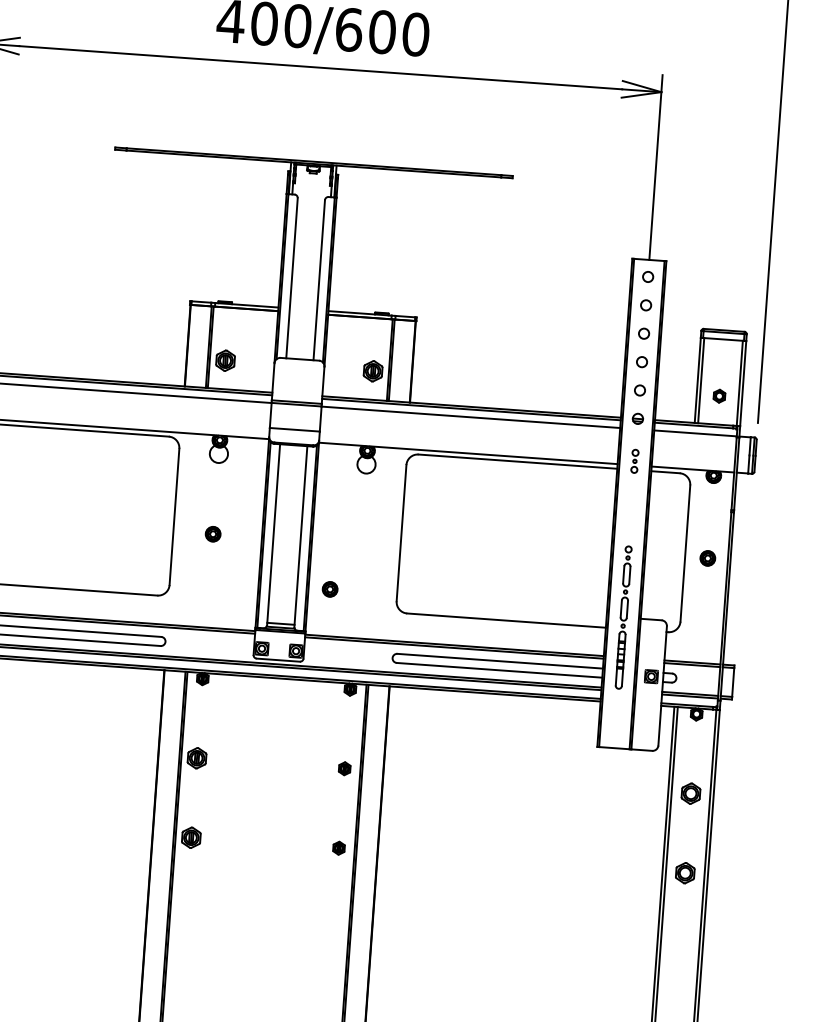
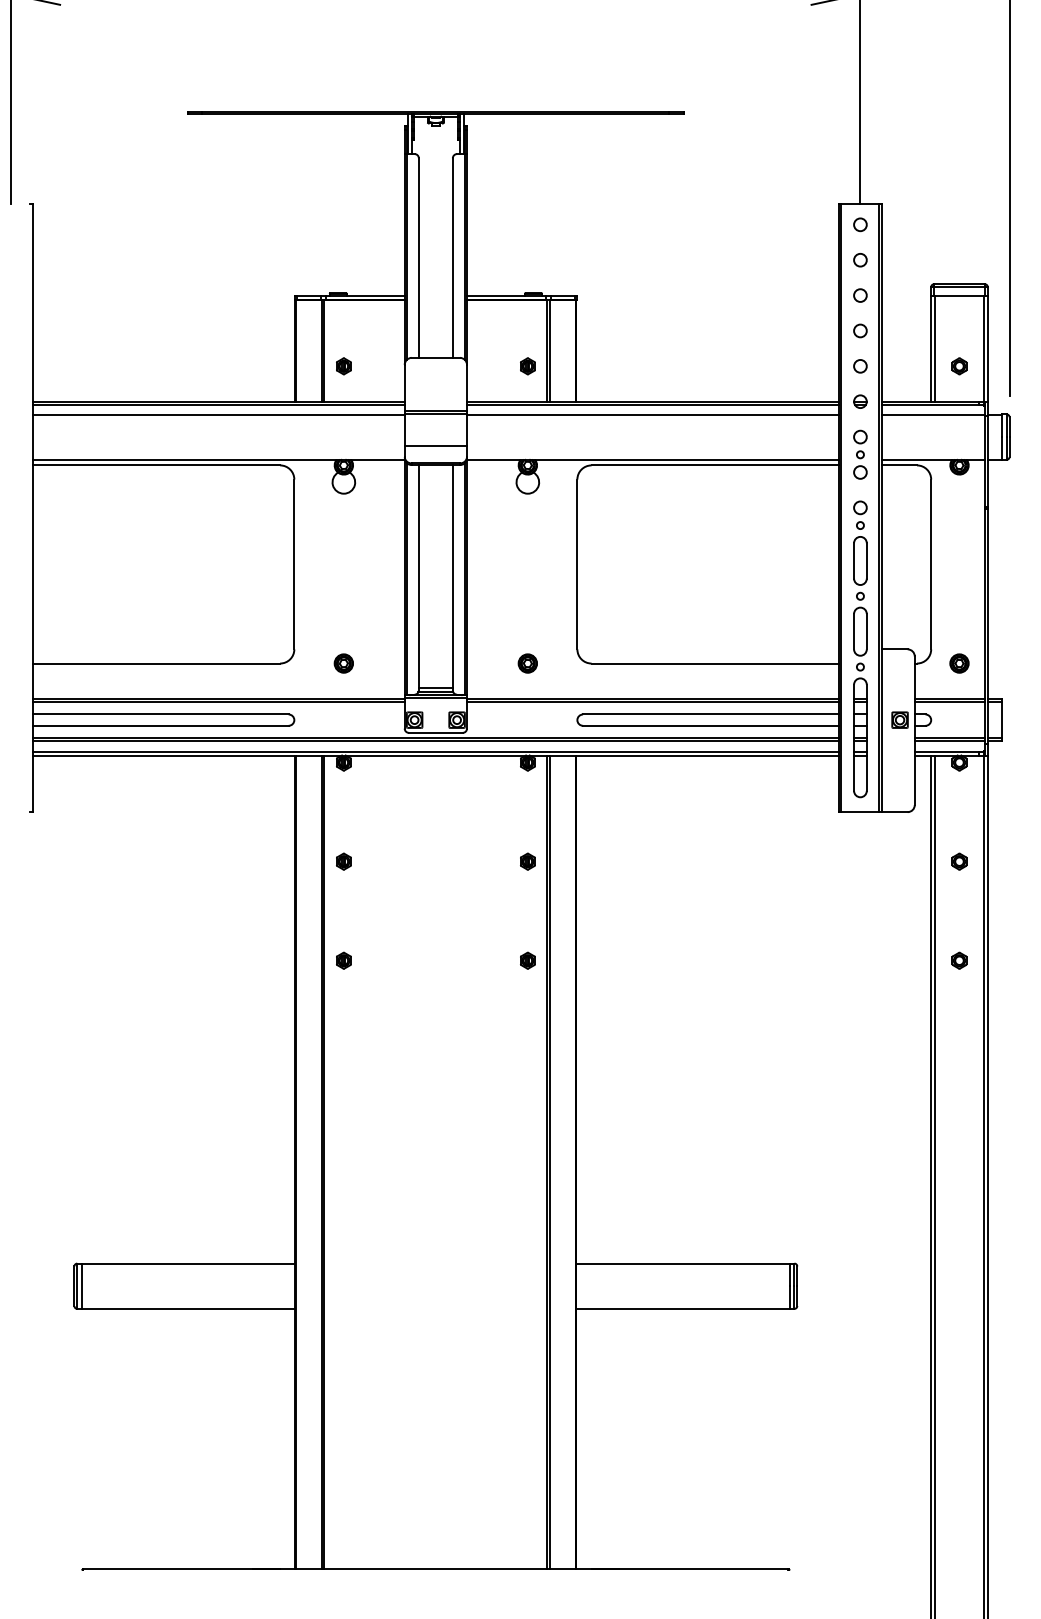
part: (225, 360) -> (343, 366), size x0.62
part: (372, 371) -> (527, 366), size x0.62
part: (634, 461) -> (860, 454), size x1.67
part: (212, 534) -> (343, 663), moved
part: (707, 558) -> (959, 663), moved
part: (329, 589) -> (527, 663), moved
part: (623, 617) -> (860, 649), size x1.67
part: (196, 758) -> (343, 861), size x0.62
part: (691, 793) -> (959, 861), size x0.62
part: (191, 837) -> (343, 960), size x0.62
part: (685, 872) -> (959, 960), size x0.62

